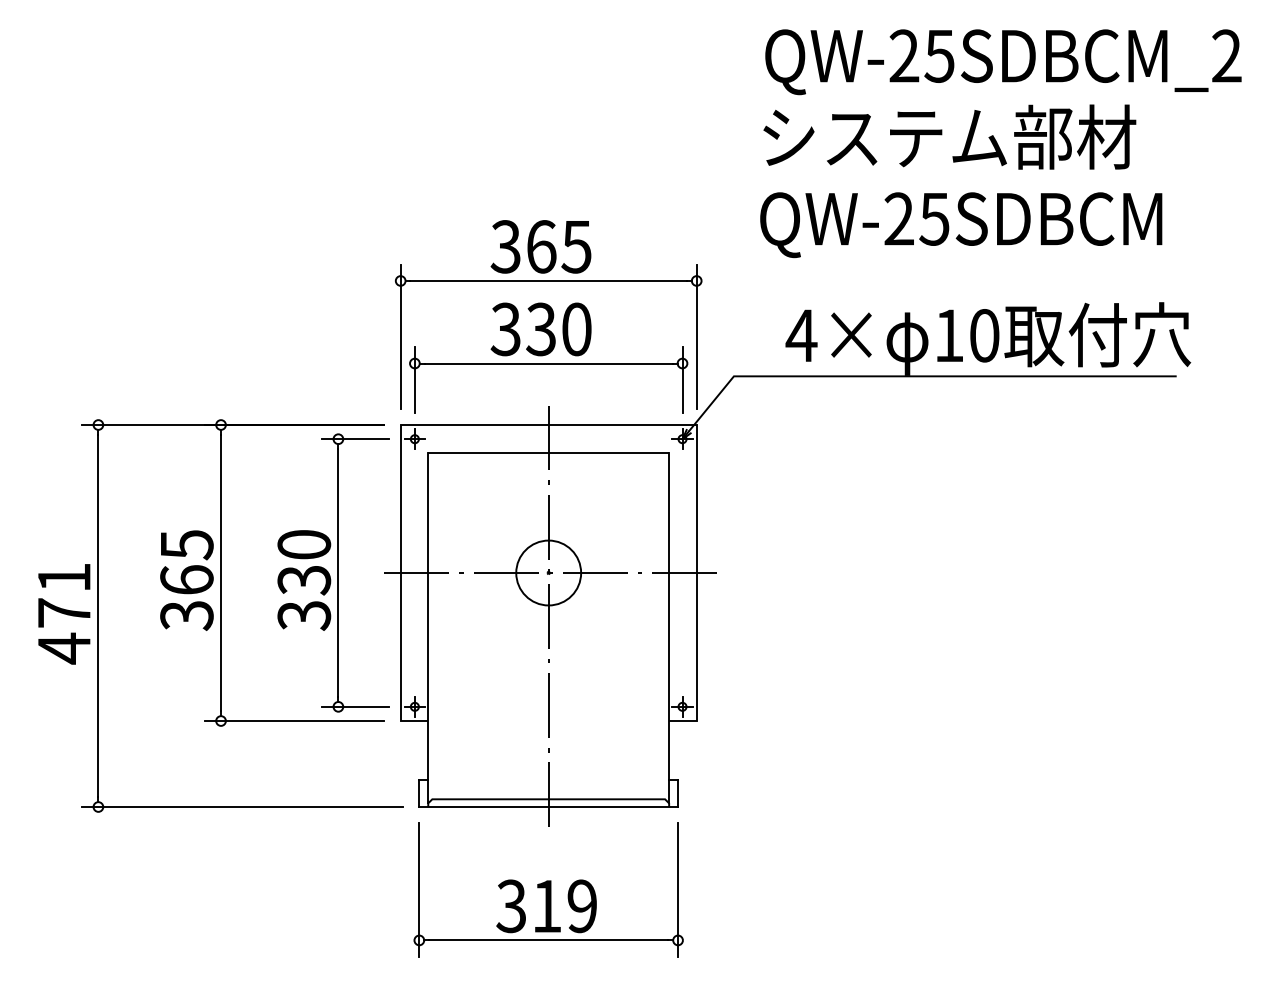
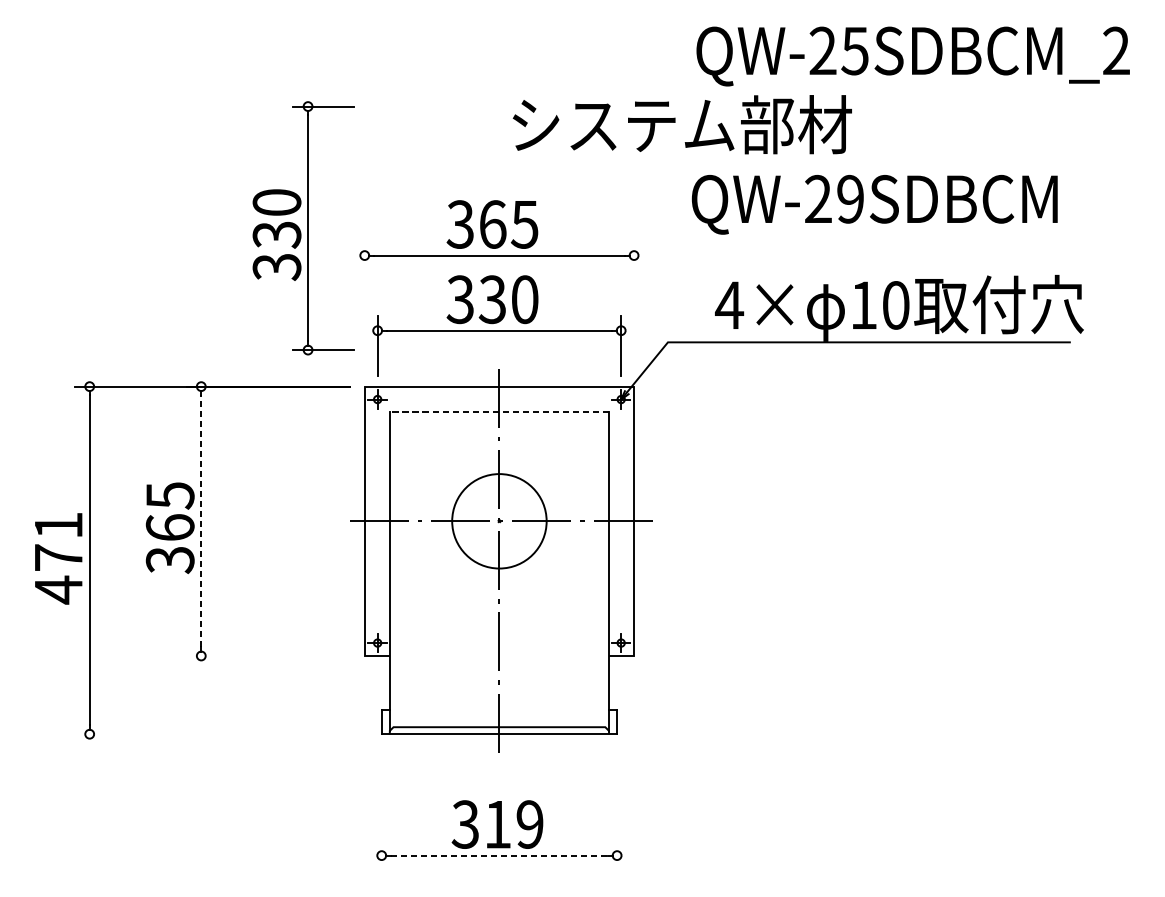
text: (949, 136) -> (682, 124), moved
text: (934, 218) -> (850, 198), QW-25SDBCM -> QW-29SDBCM
line: (400, 336) -> (364, 306), removed
line: (696, 336) -> (633, 306), removed
line: (548, 452) -> (499, 411), solid -> dashed
line: (221, 572) -> (201, 520), solid -> dashed
part: (333, 572) -> (303, 227), moved
circle: (548, 572) -> (499, 520), size x1.6
line: (294, 721) -> (268, 656), removed
line: (242, 807) -> (220, 734), removed
line: (419, 889) -> (381, 809), removed
line: (678, 889) -> (617, 809), removed
line: (548, 940) -> (499, 855), solid -> dashed

